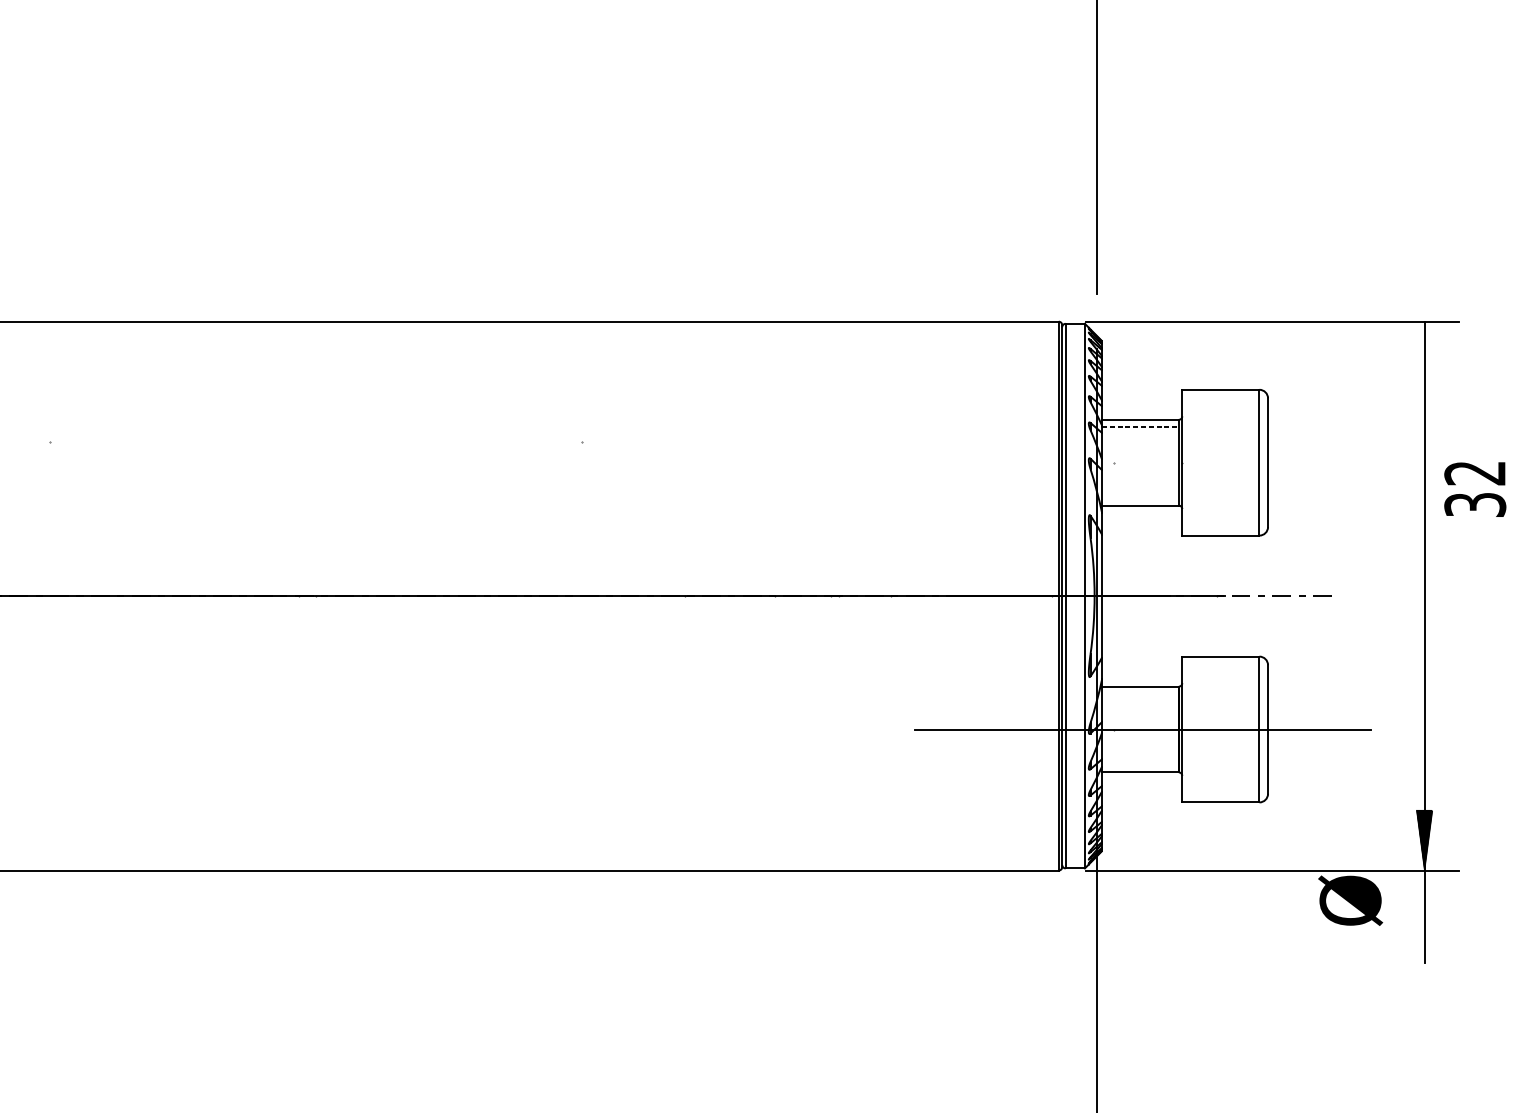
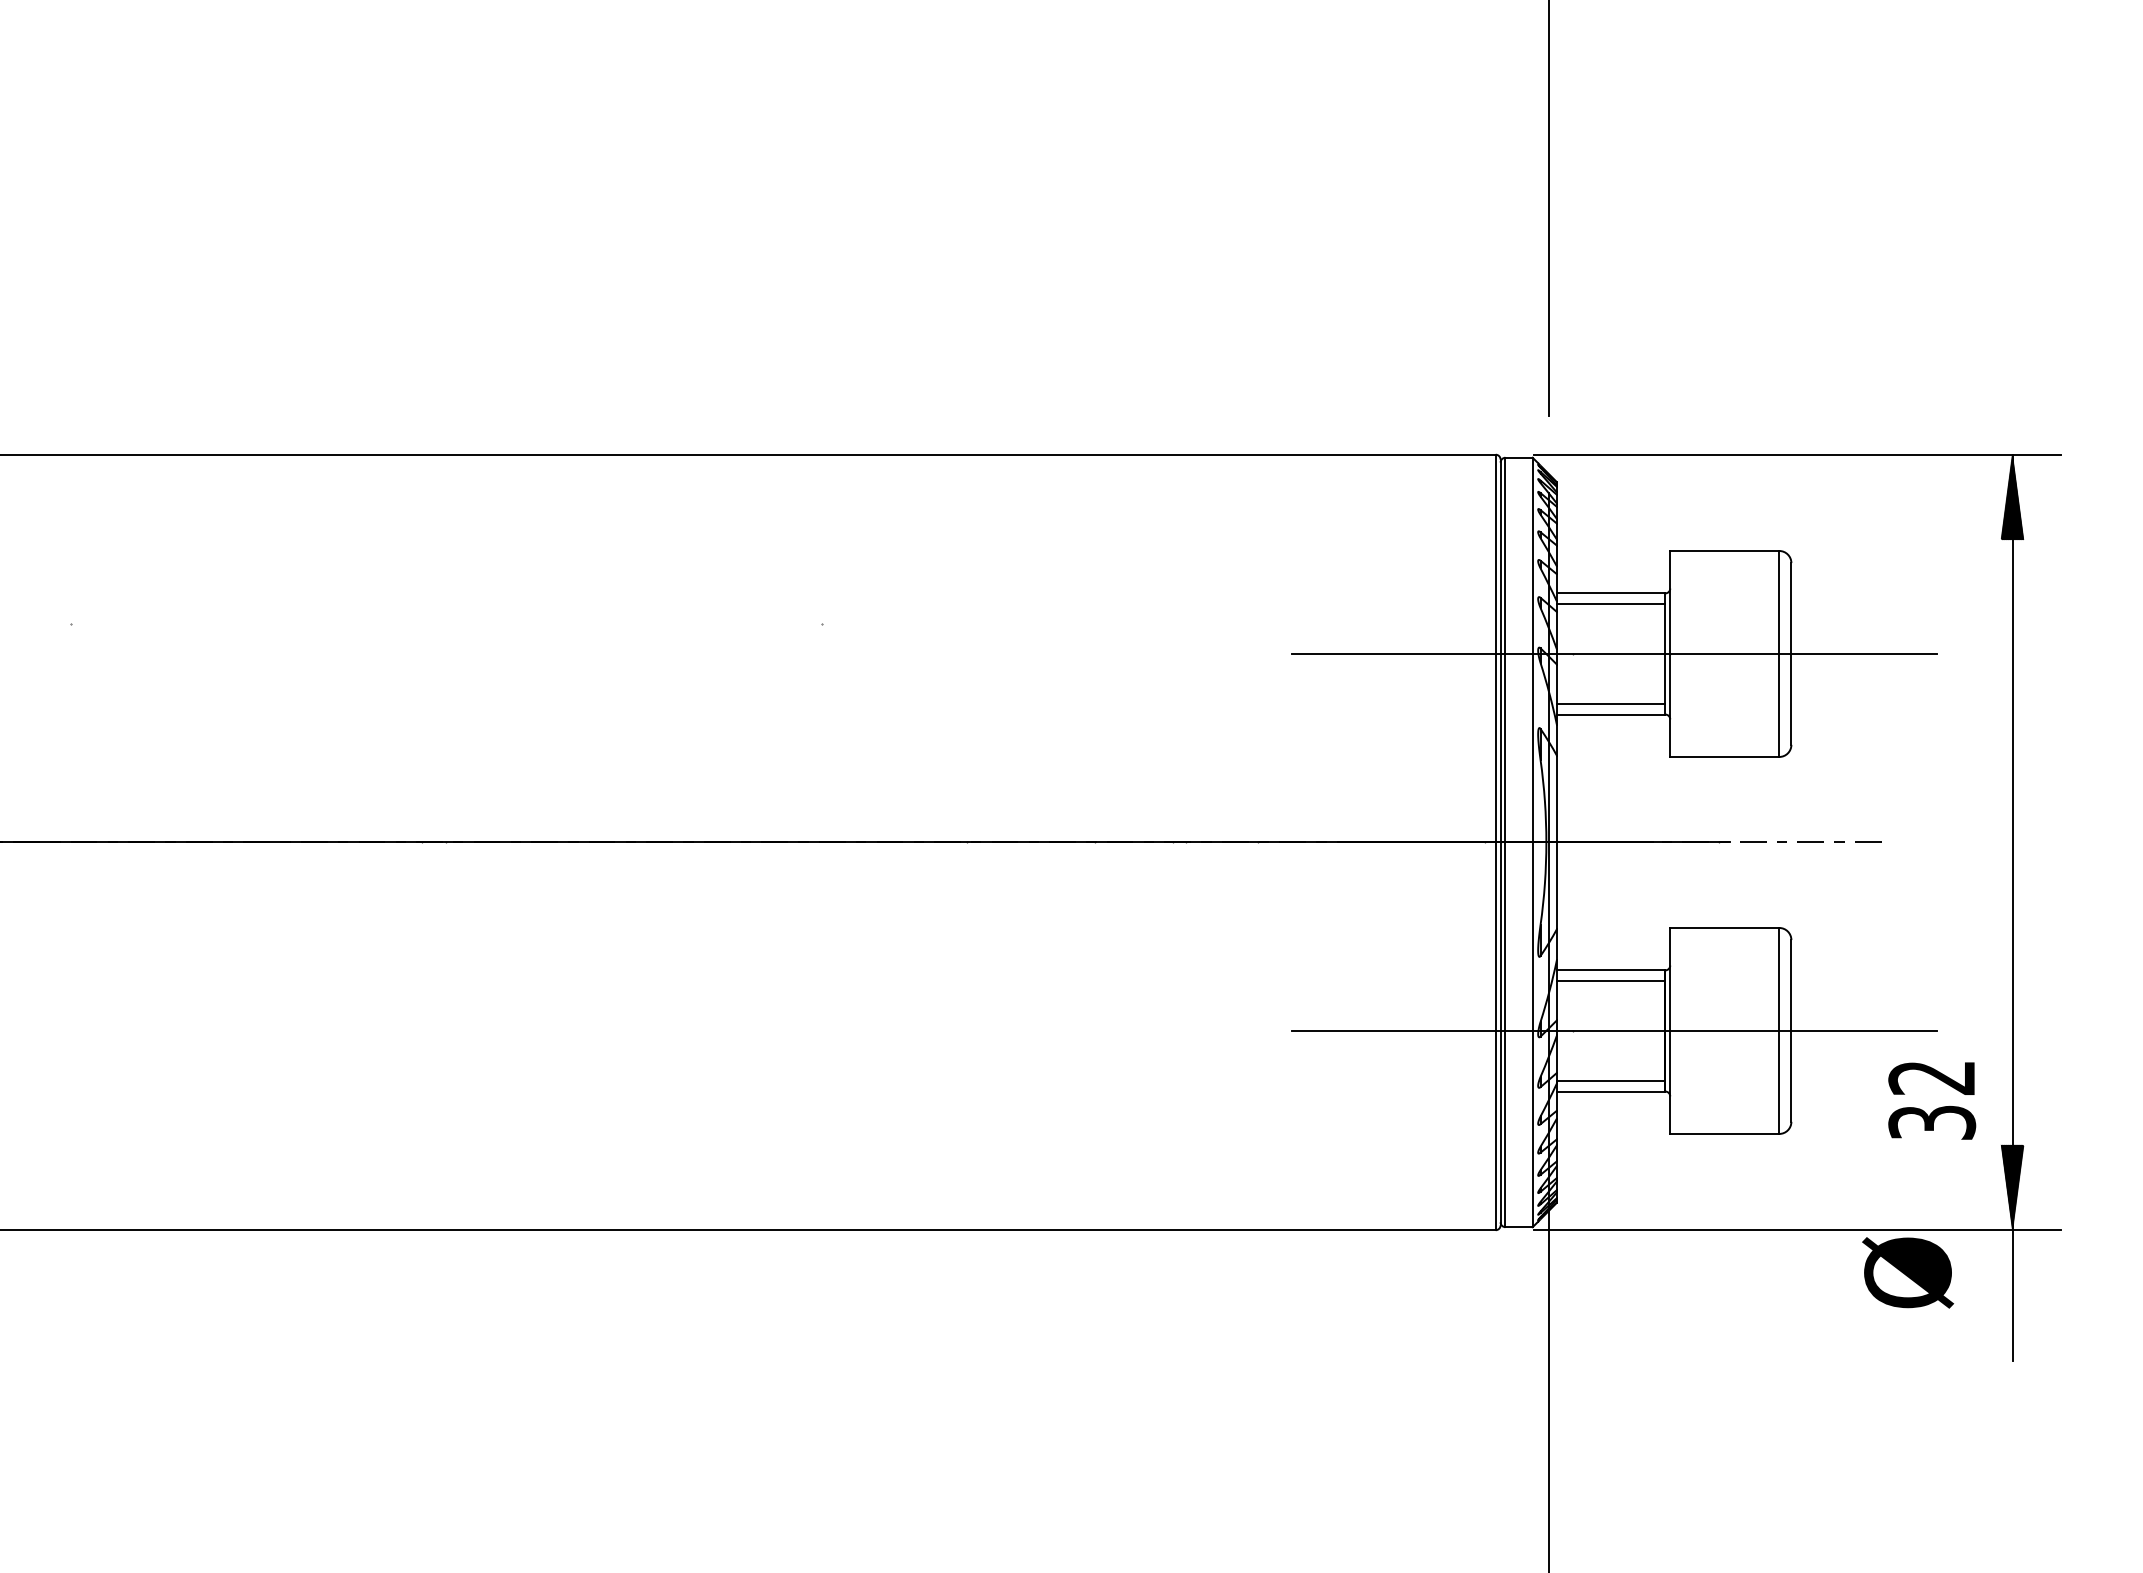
hatch: (1424, 351) -> (2012, 496), added
line: (1140, 427) -> (1611, 604), dashed -> solid
line: (1142, 462) -> (1613, 653), added
text: (1475, 489) -> (1932, 1100), moved
line: (1140, 497) -> (1610, 703), added
line: (1140, 694) -> (1610, 981), added
line: (1140, 764) -> (1610, 1080), added

